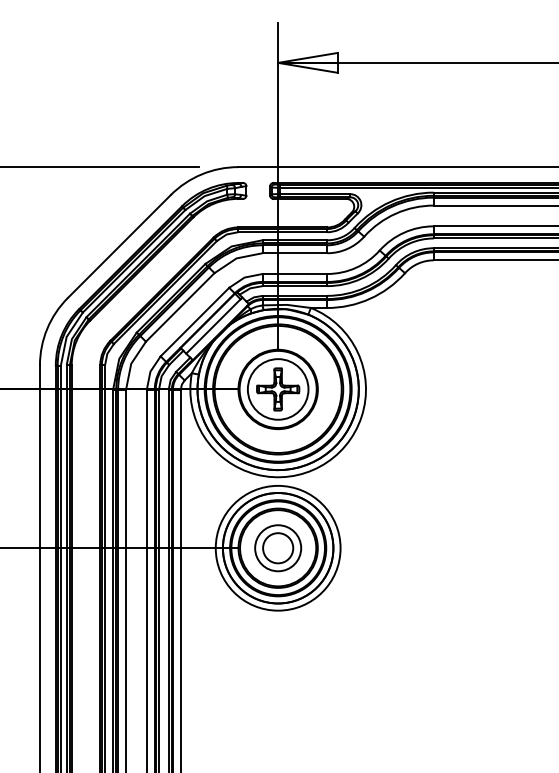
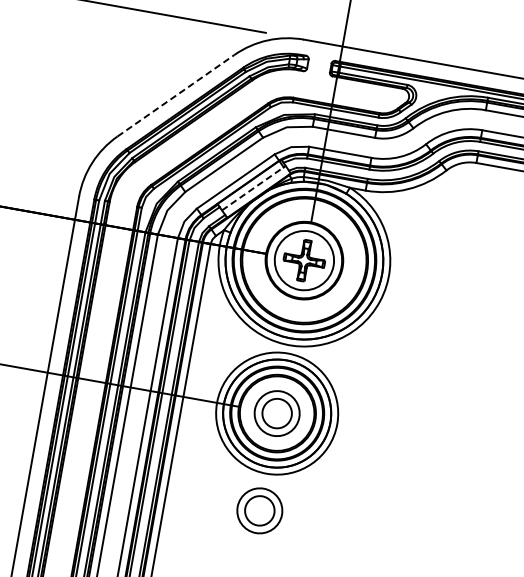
line: (119, 246) -> (176, 95), solid -> dashed
line: (213, 326) -> (252, 188), solid -> dashed
part: (278, 649) -> (260, 511), added

